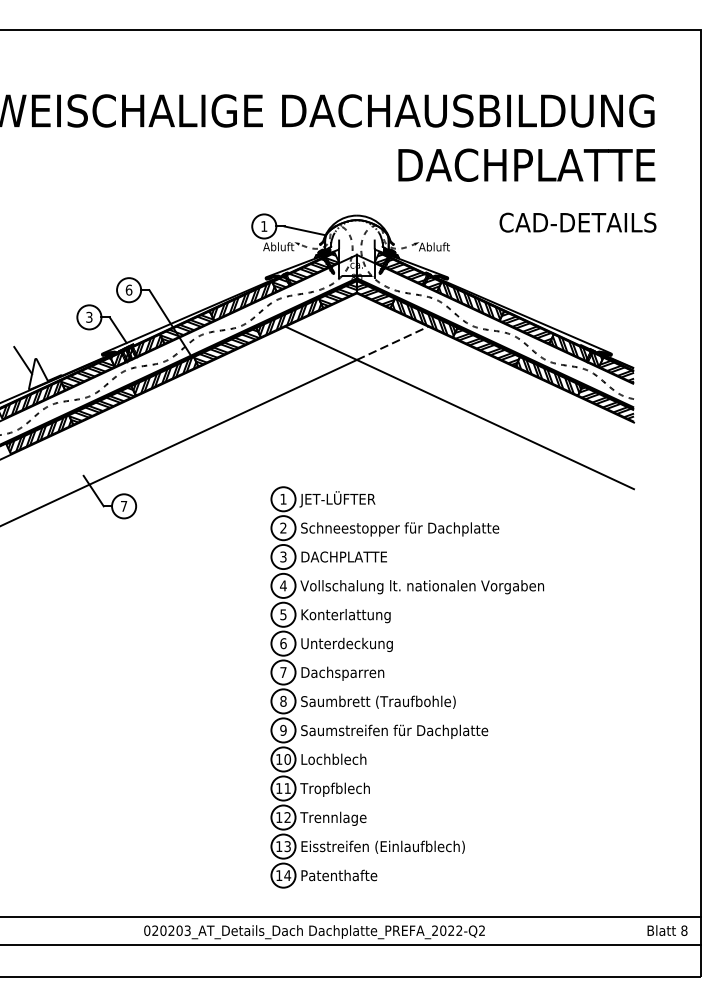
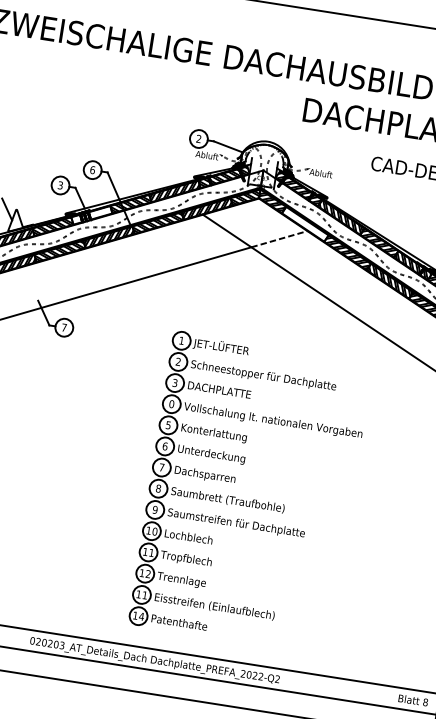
text: (264, 226) -> (199, 139), 1 -> 2
hatch: (422, 317) -> (304, 223), removed
hatch: (136, 350) -> (91, 215), removed
text: (283, 585) -> (171, 403), 4 -> 0
text: (287, 846) -> (144, 595), 13 -> 11

